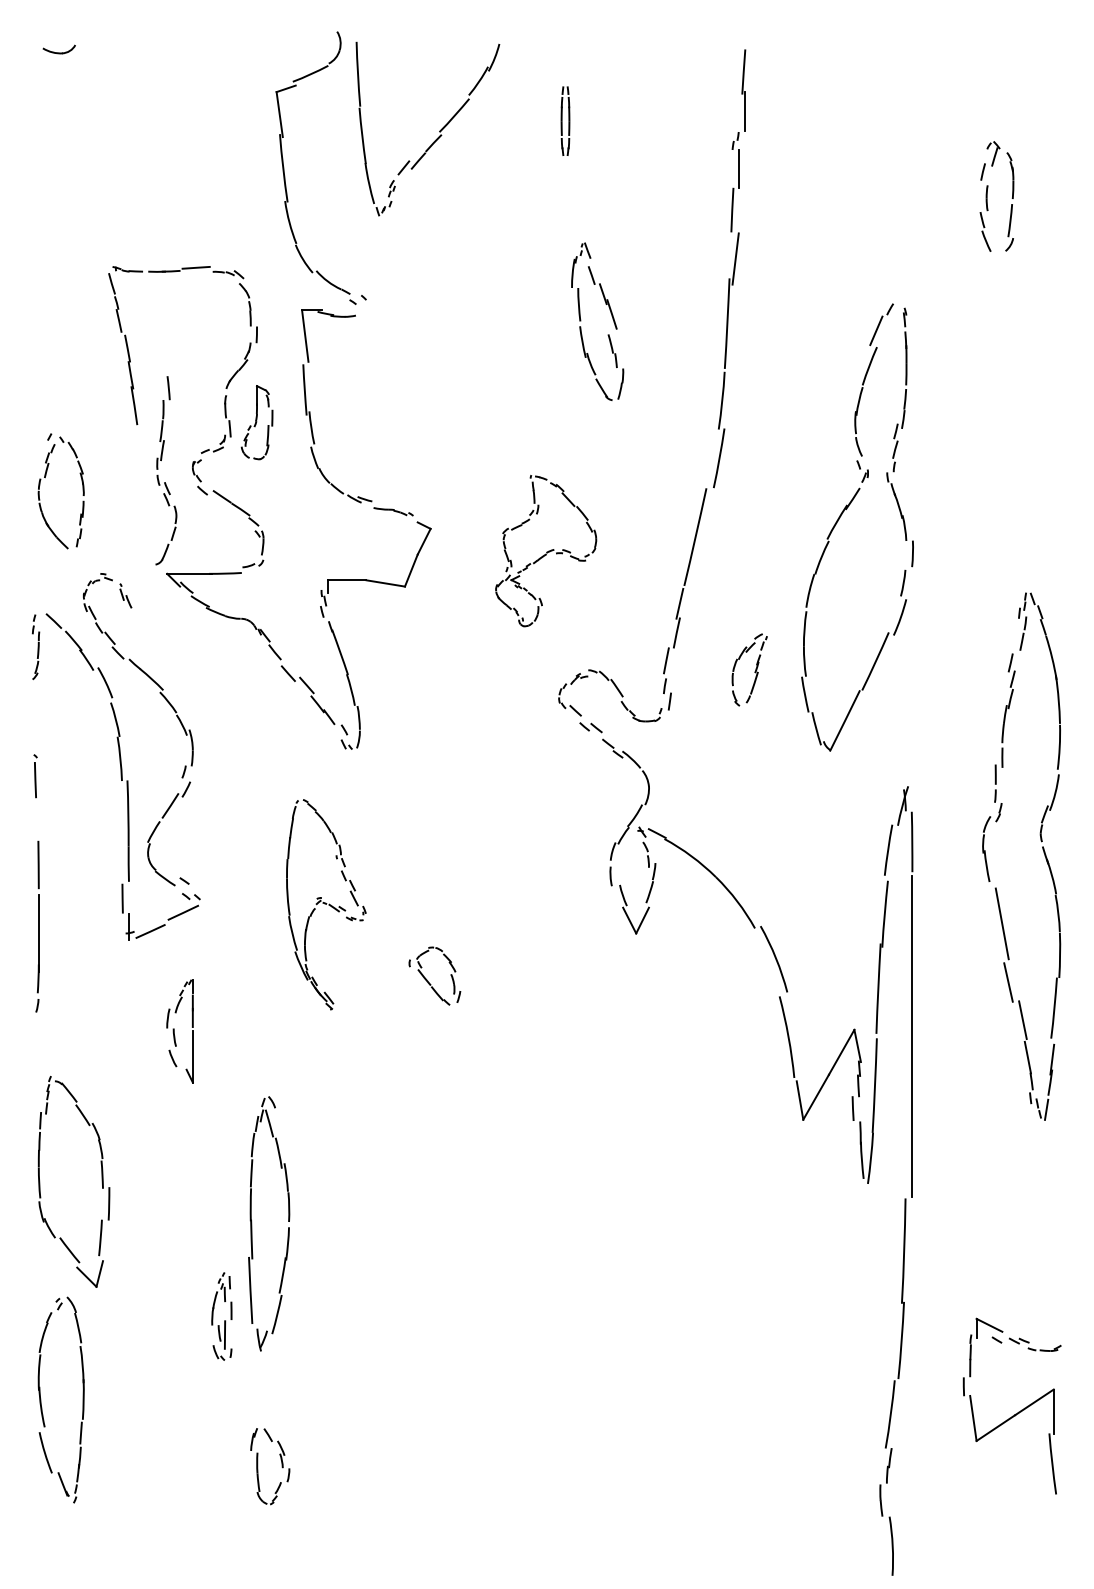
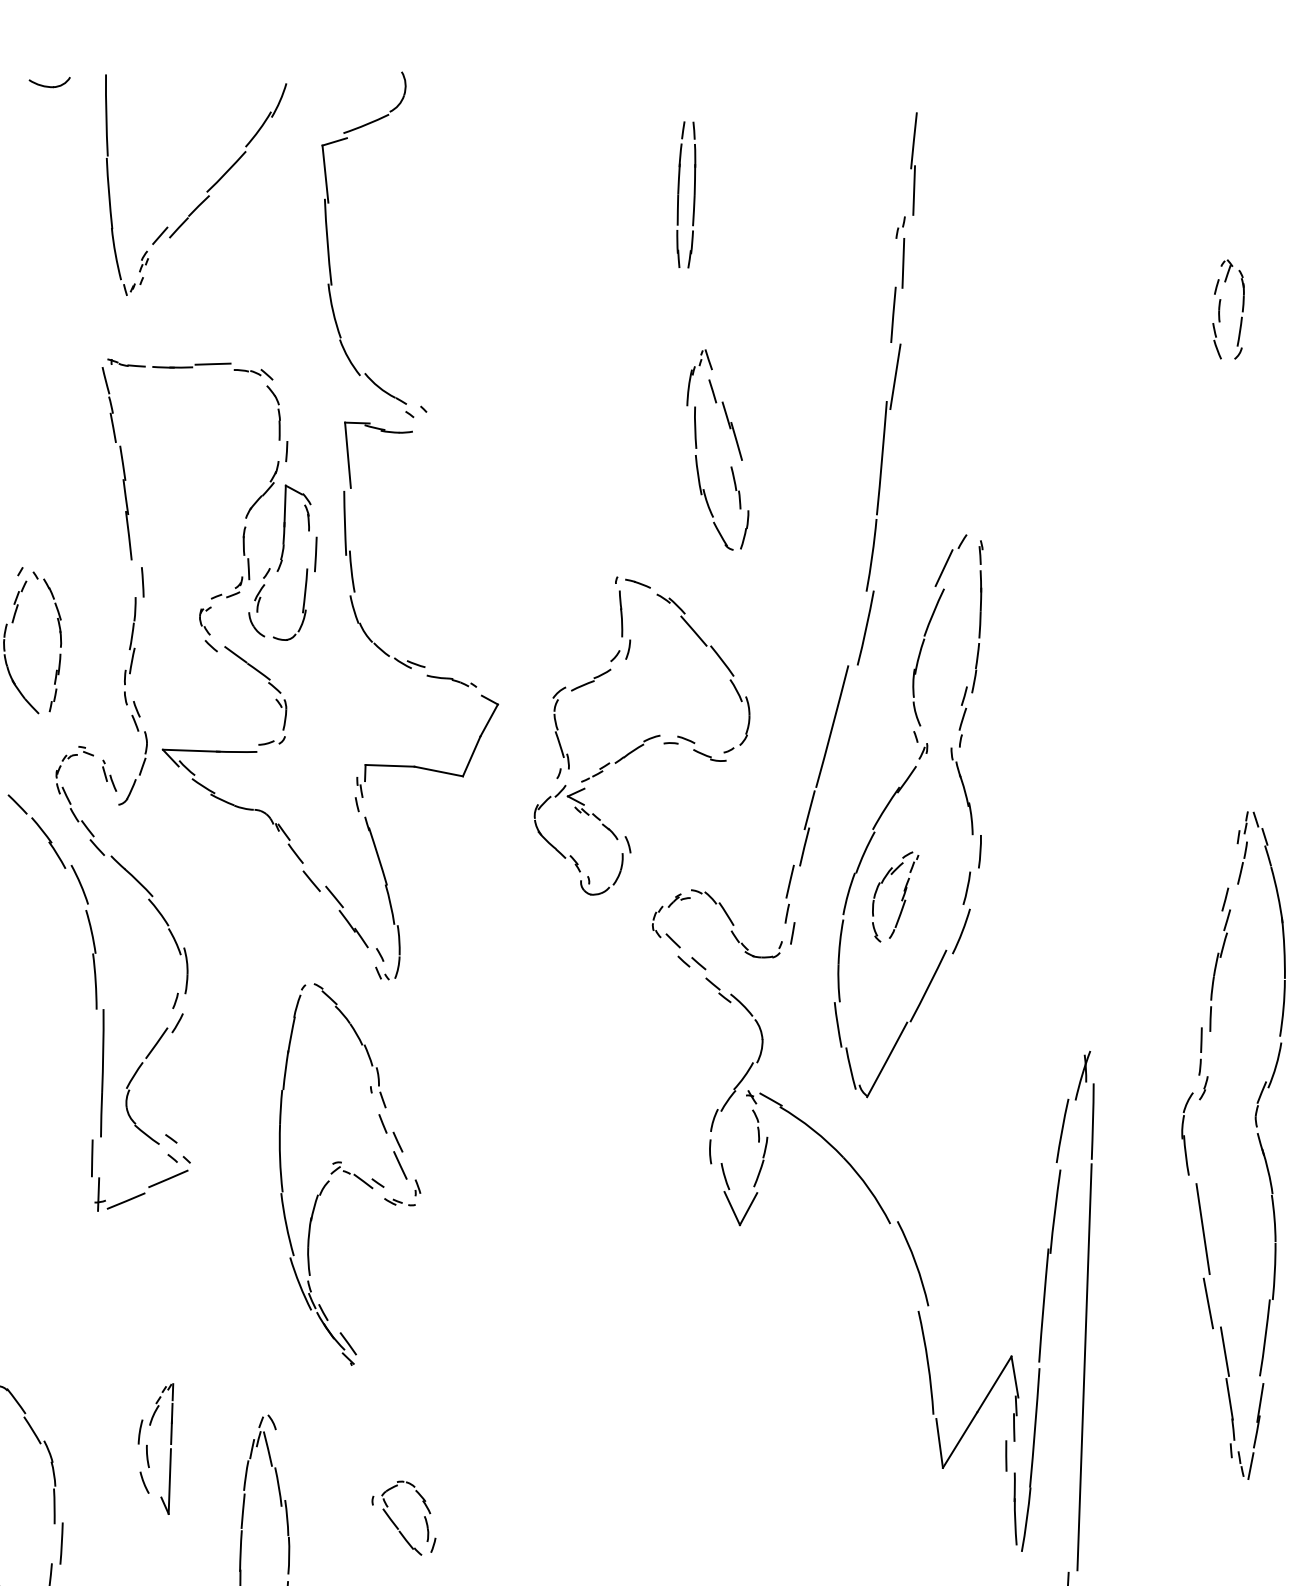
part: (565, 121) -> (686, 195), size x1.67
part: (439, 130) -> (206, 190), moved
part: (996, 196) -> (1227, 309), size x0.71
part: (256, 422) -> (282, 562), size x1.67
part: (158, 469) -> (126, 684), moved
part: (841, 516) -> (891, 801), moved
part: (545, 550) -> (642, 736), size x1.67
part: (326, 904) -> (349, 1174), size x1.43
part: (427, 979) -> (394, 1521), moved
part: (179, 1031) -> (154, 1448), moved

